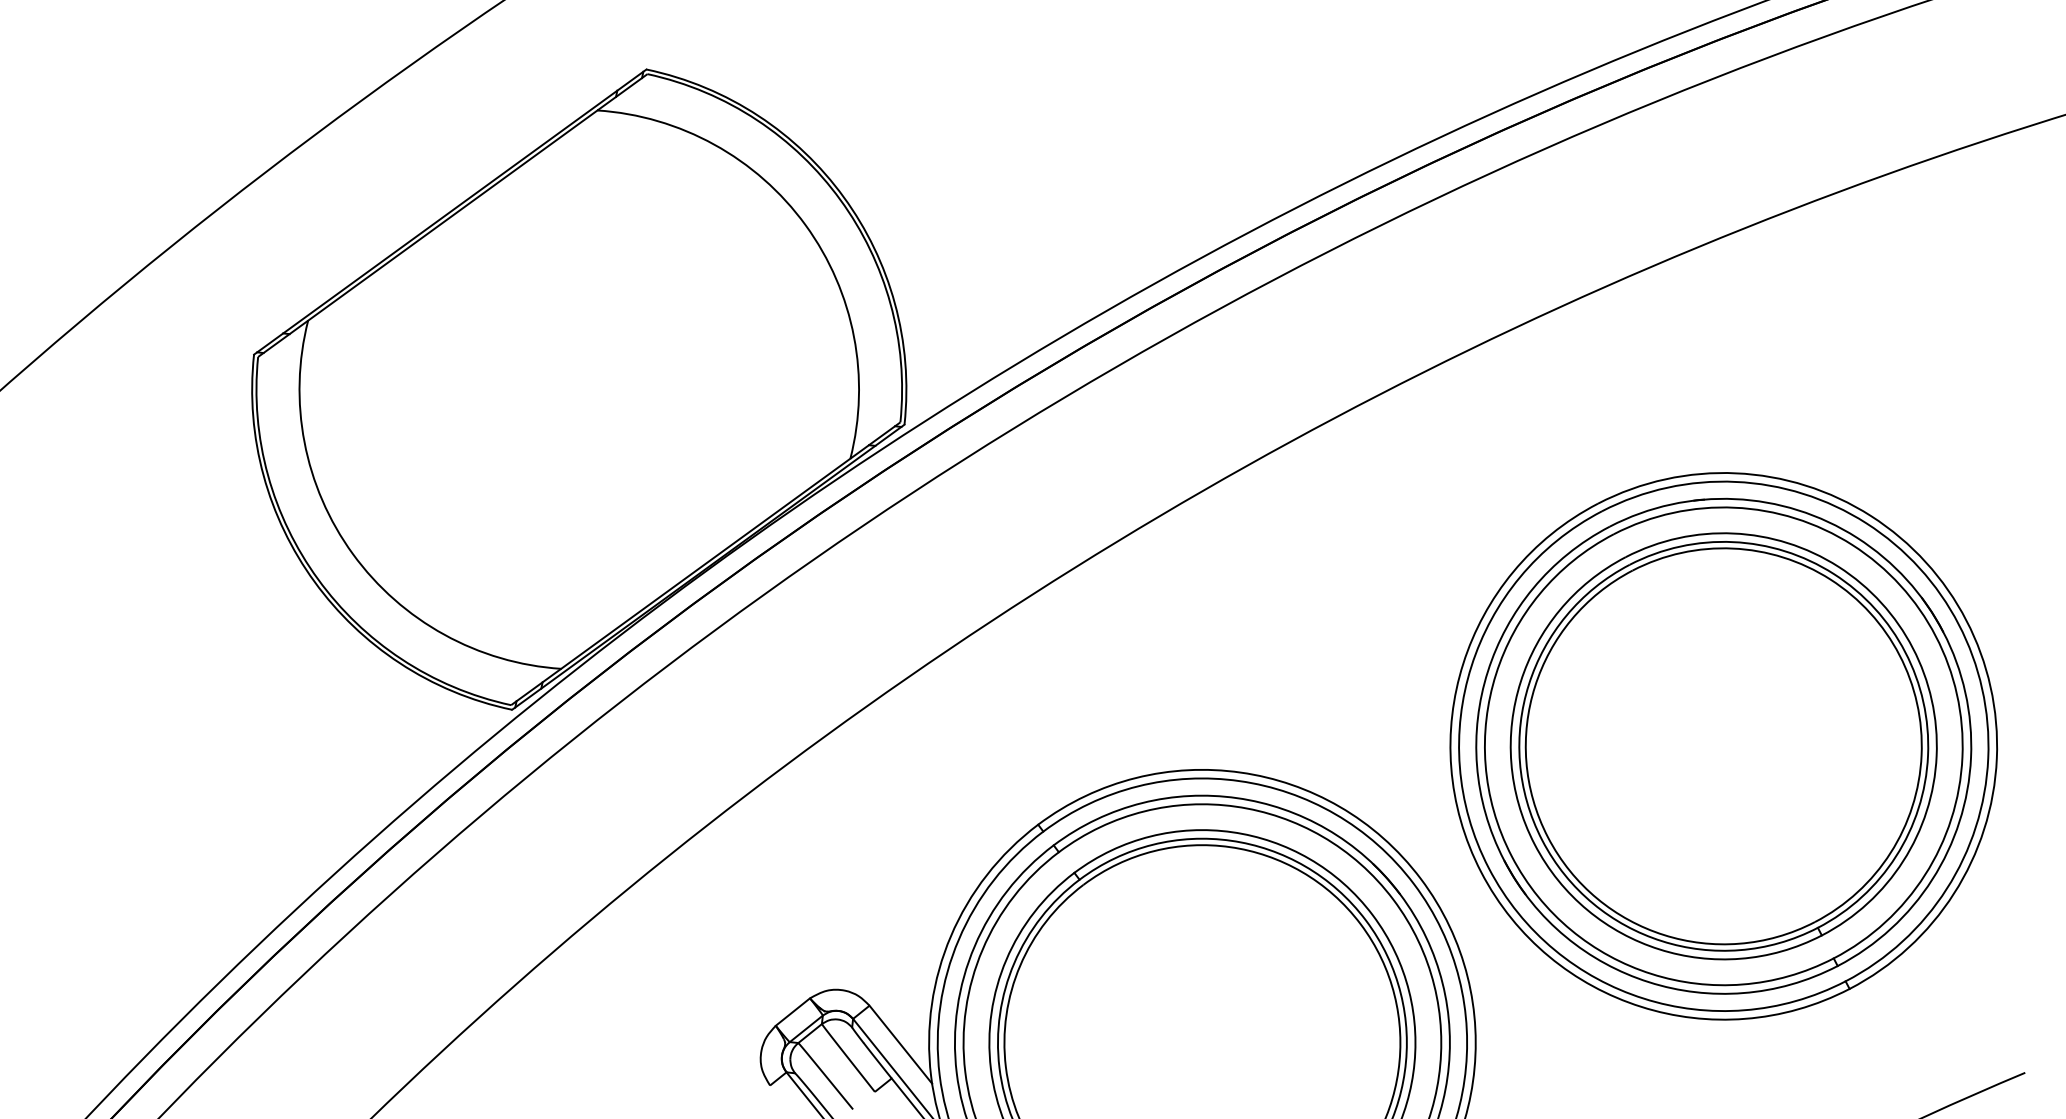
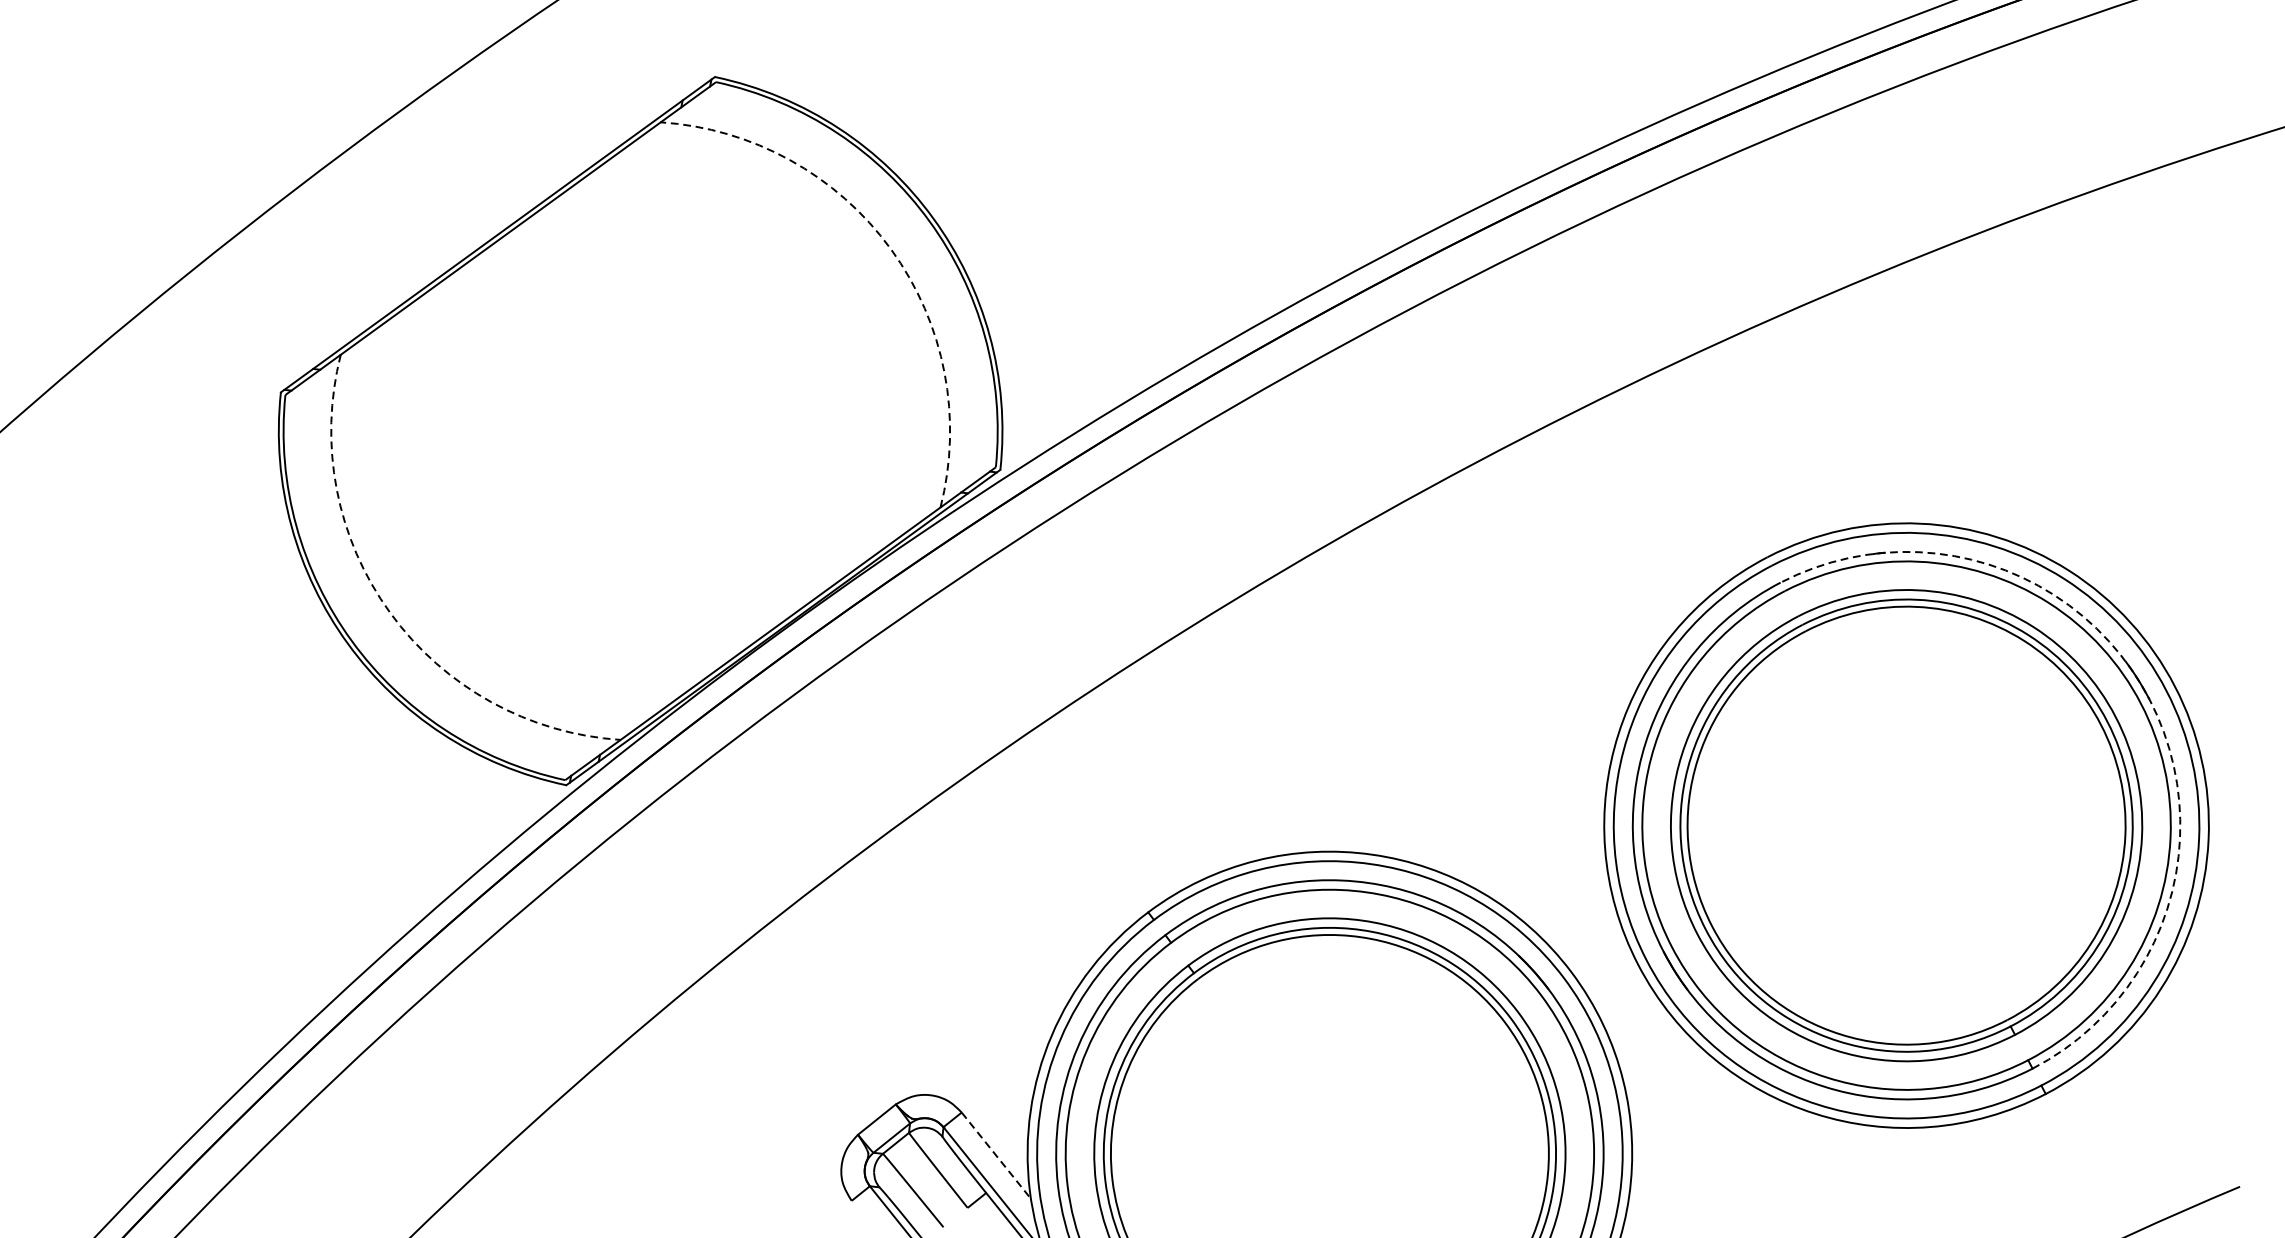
arc: (805, 225) -> (890, 249), solid -> dashed
arc: (352, 554) -> (389, 613), solid -> dashed
arc: (1943, 632) -> (2149, 699), solid -> dashed
line: (901, 1045) -> (997, 1156), solid -> dashed

